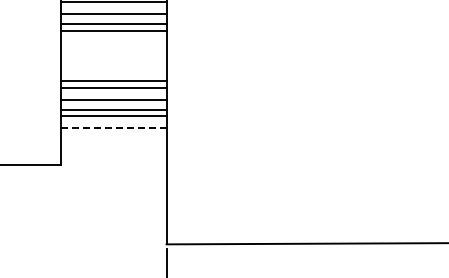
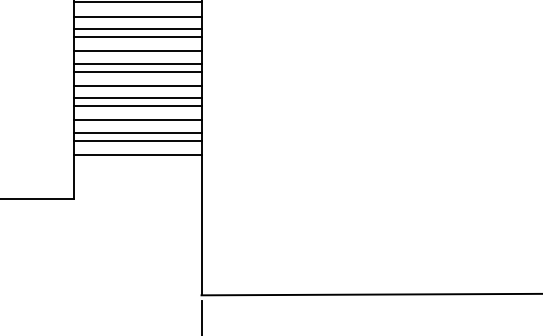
line: (113, 42) -> (137, 51), added
line: (113, 52) -> (137, 63), added
line: (113, 59) -> (137, 71), added
line: (113, 71) -> (137, 86), added
line: (113, 128) -> (137, 155), dashed -> solid

